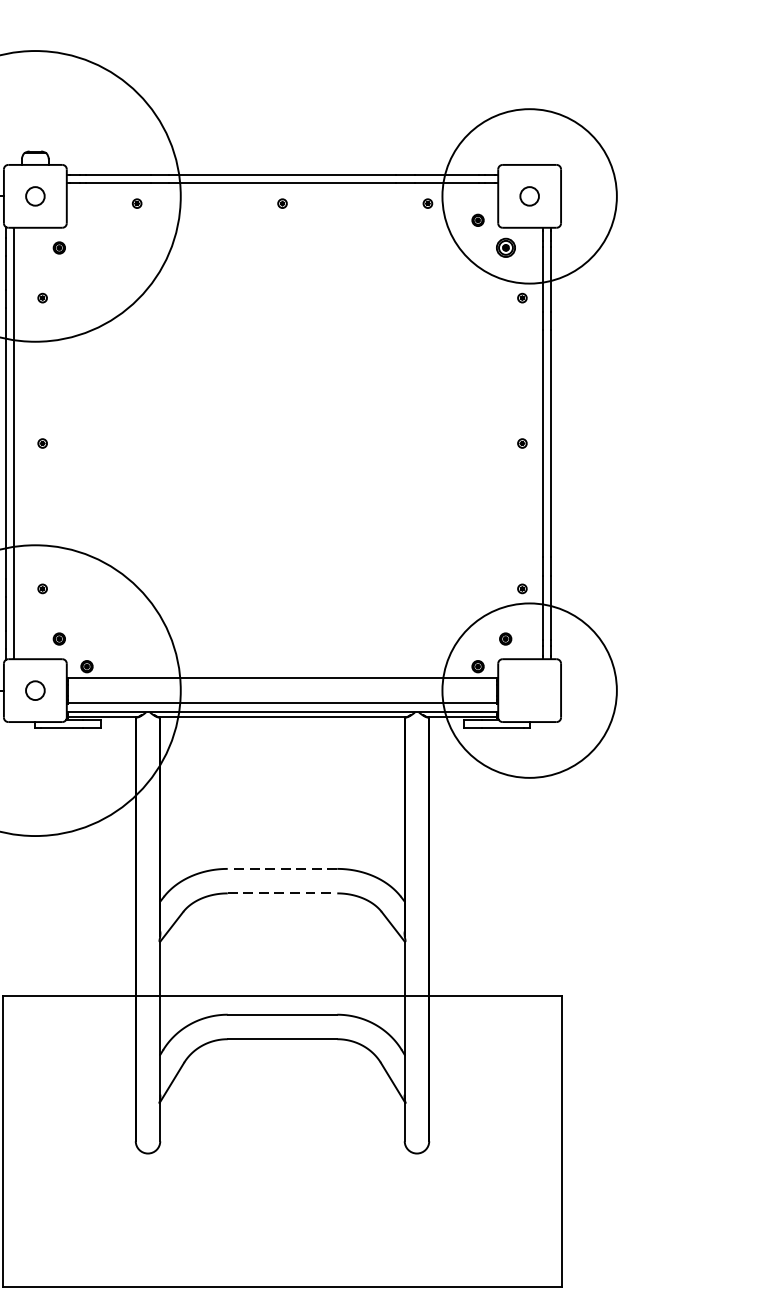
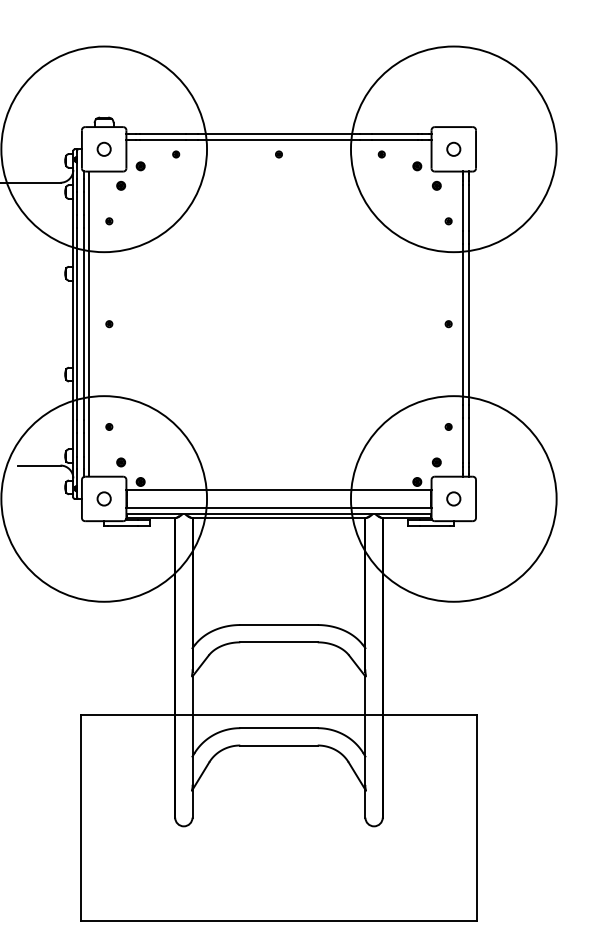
circle: (529, 196) -> (453, 149), size x1.67
part: (86, 220) -> (140, 166), added
part: (505, 247) -> (436, 185), size x0.62
circle: (529, 690) -> (453, 498), added
circle: (529, 690) -> (453, 498), size x1.67
line: (281, 869) -> (278, 625), dashed -> solid
line: (281, 893) -> (278, 642), dashed -> solid

